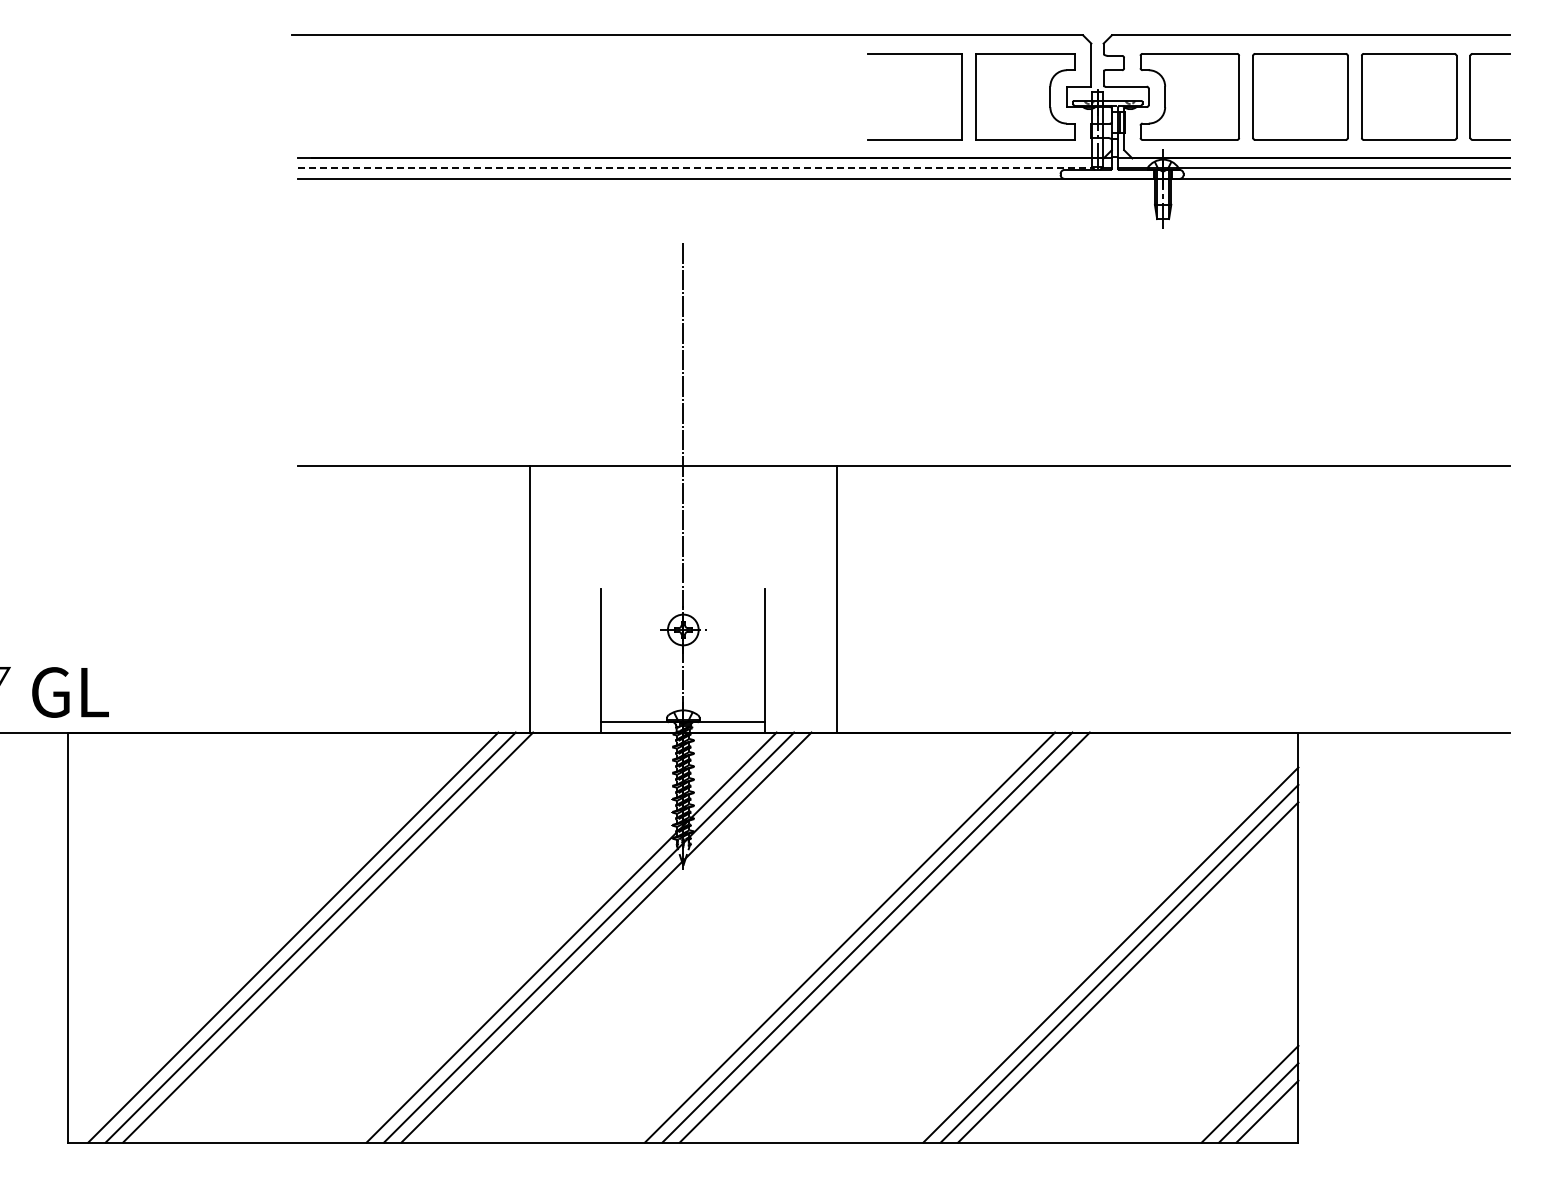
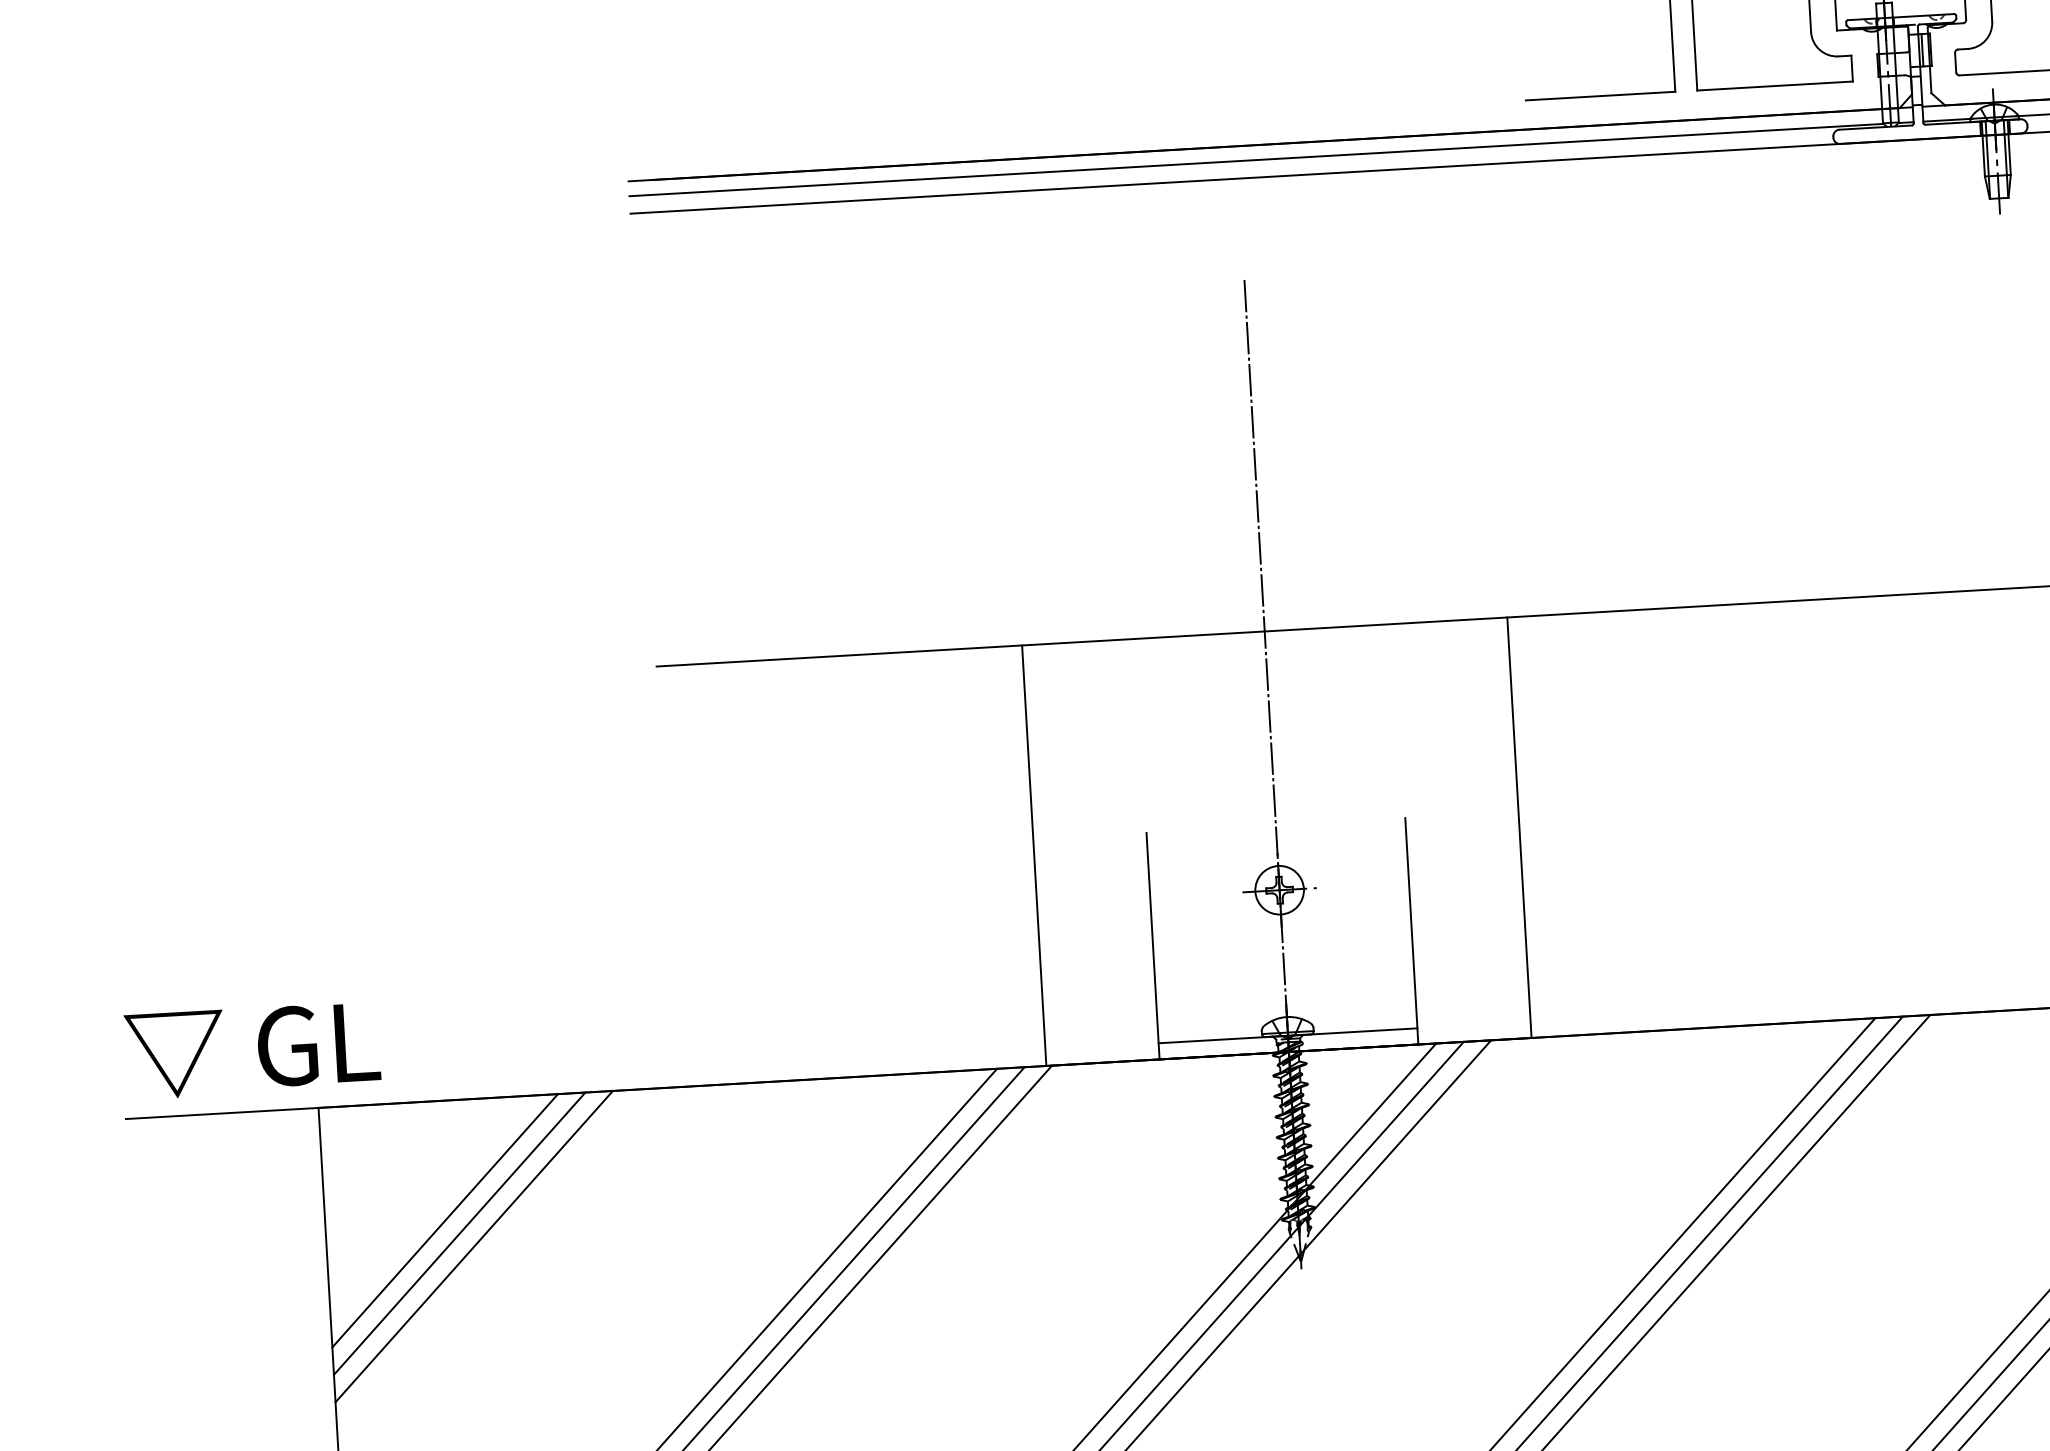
line: (695, 167) -> (1256, 159), dashed -> solid
line: (143, 808) -> (444, 1220), added
line: (152, 816) -> (459, 1232), added
line: (161, 825) -> (474, 1246), added

